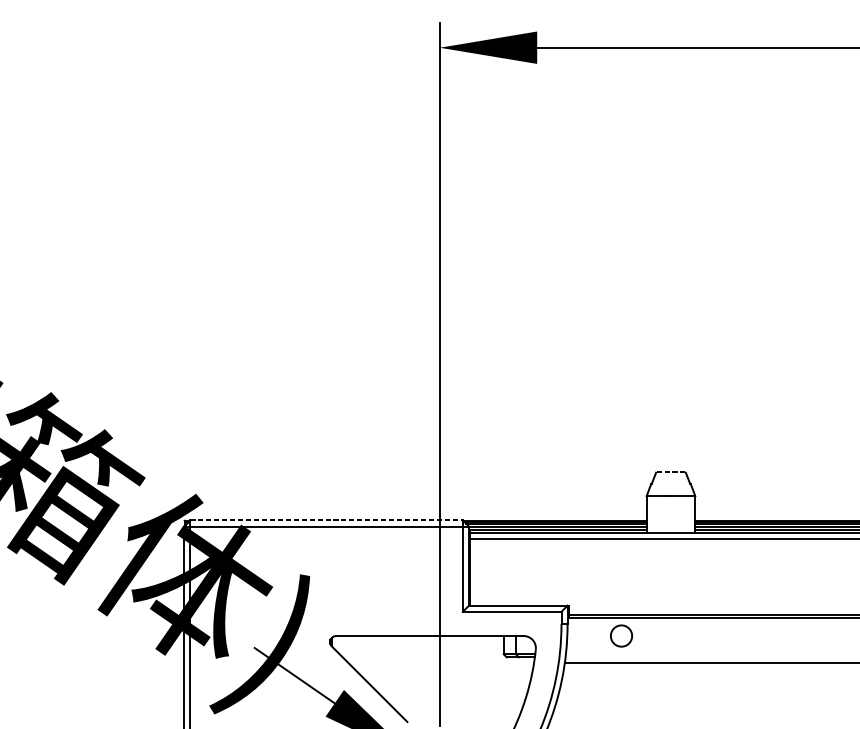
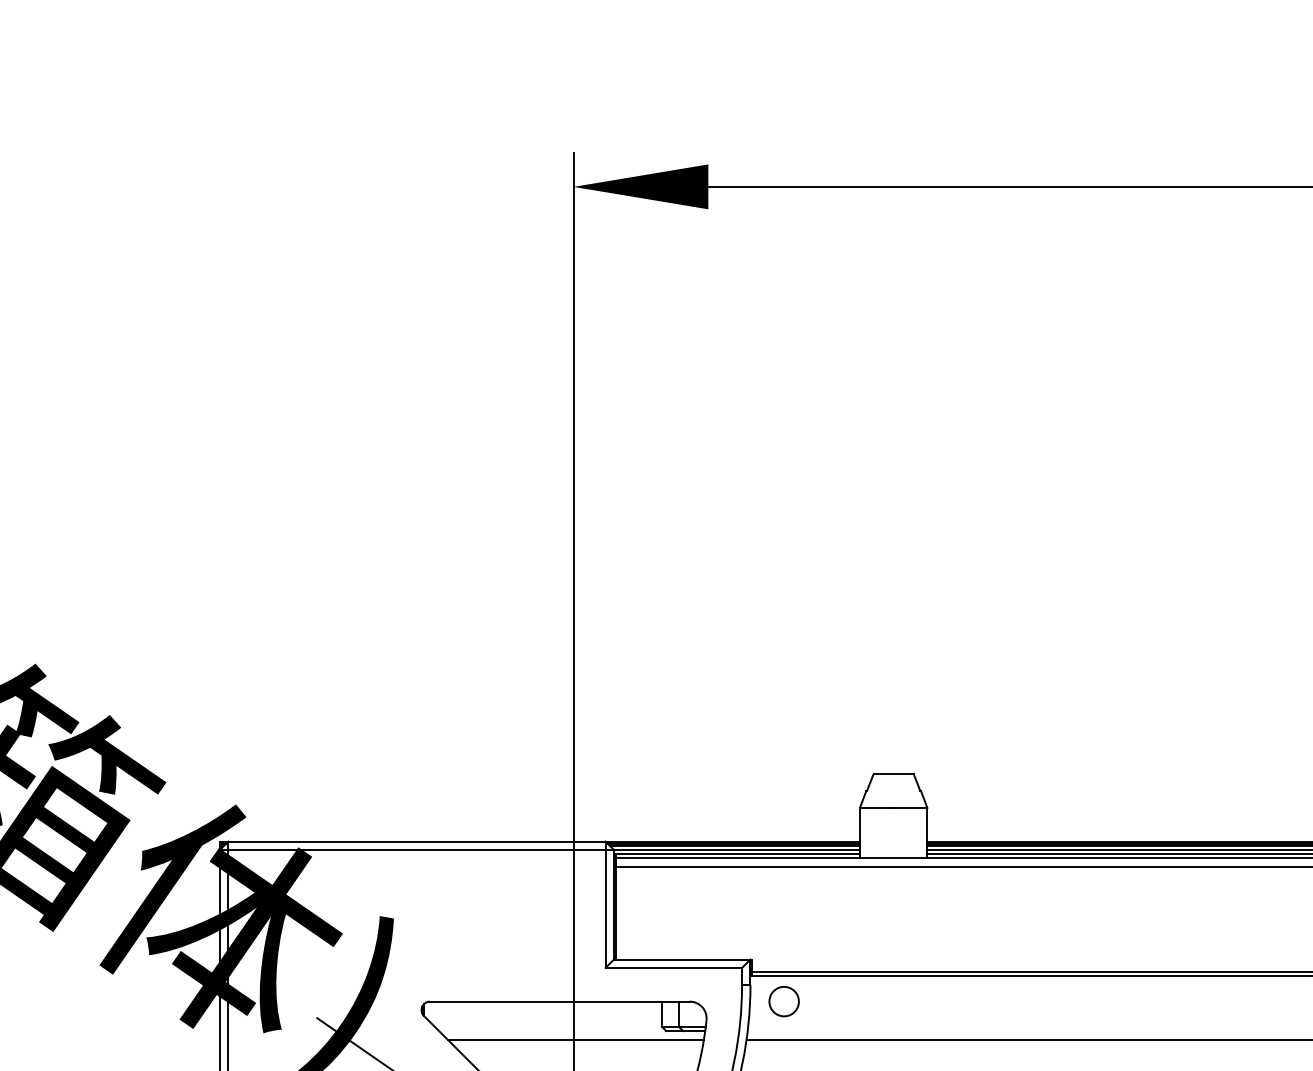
line: (670, 472) -> (893, 774), dashed -> solid
line: (326, 520) -> (416, 841), dashed -> solid
circle: (621, 635) -> (783, 1001), moved
line: (441, 663) -> (575, 1039), added

